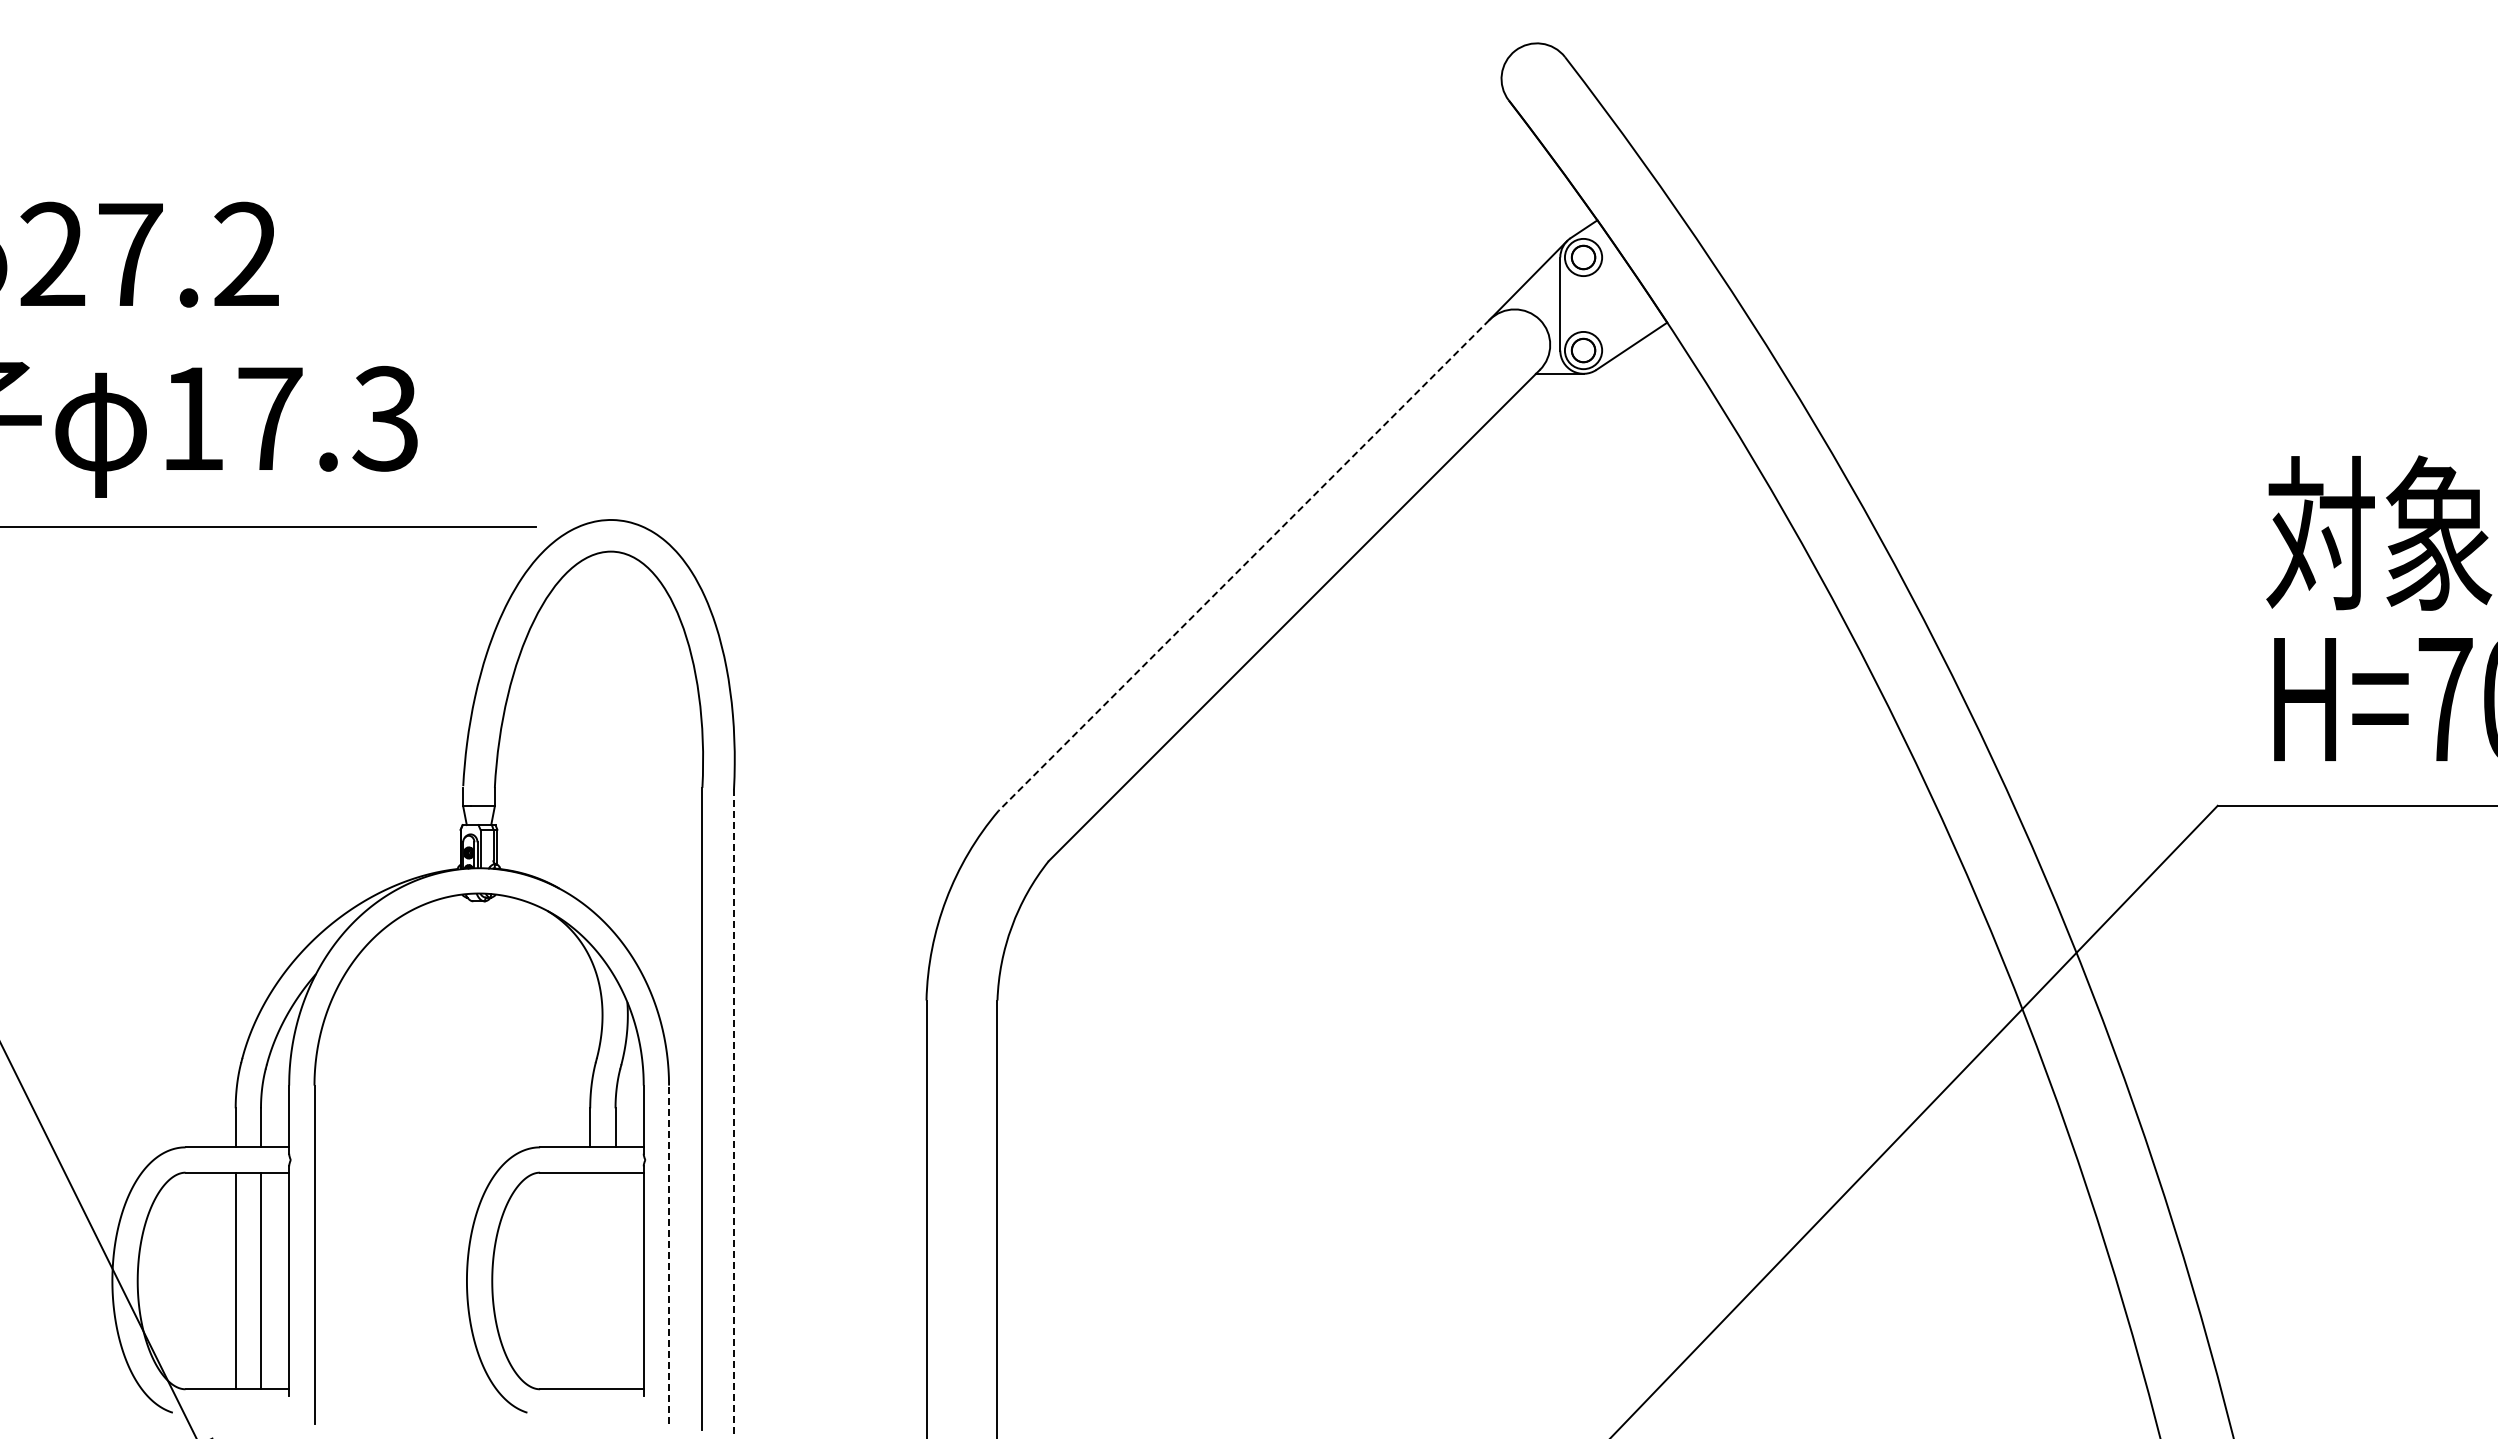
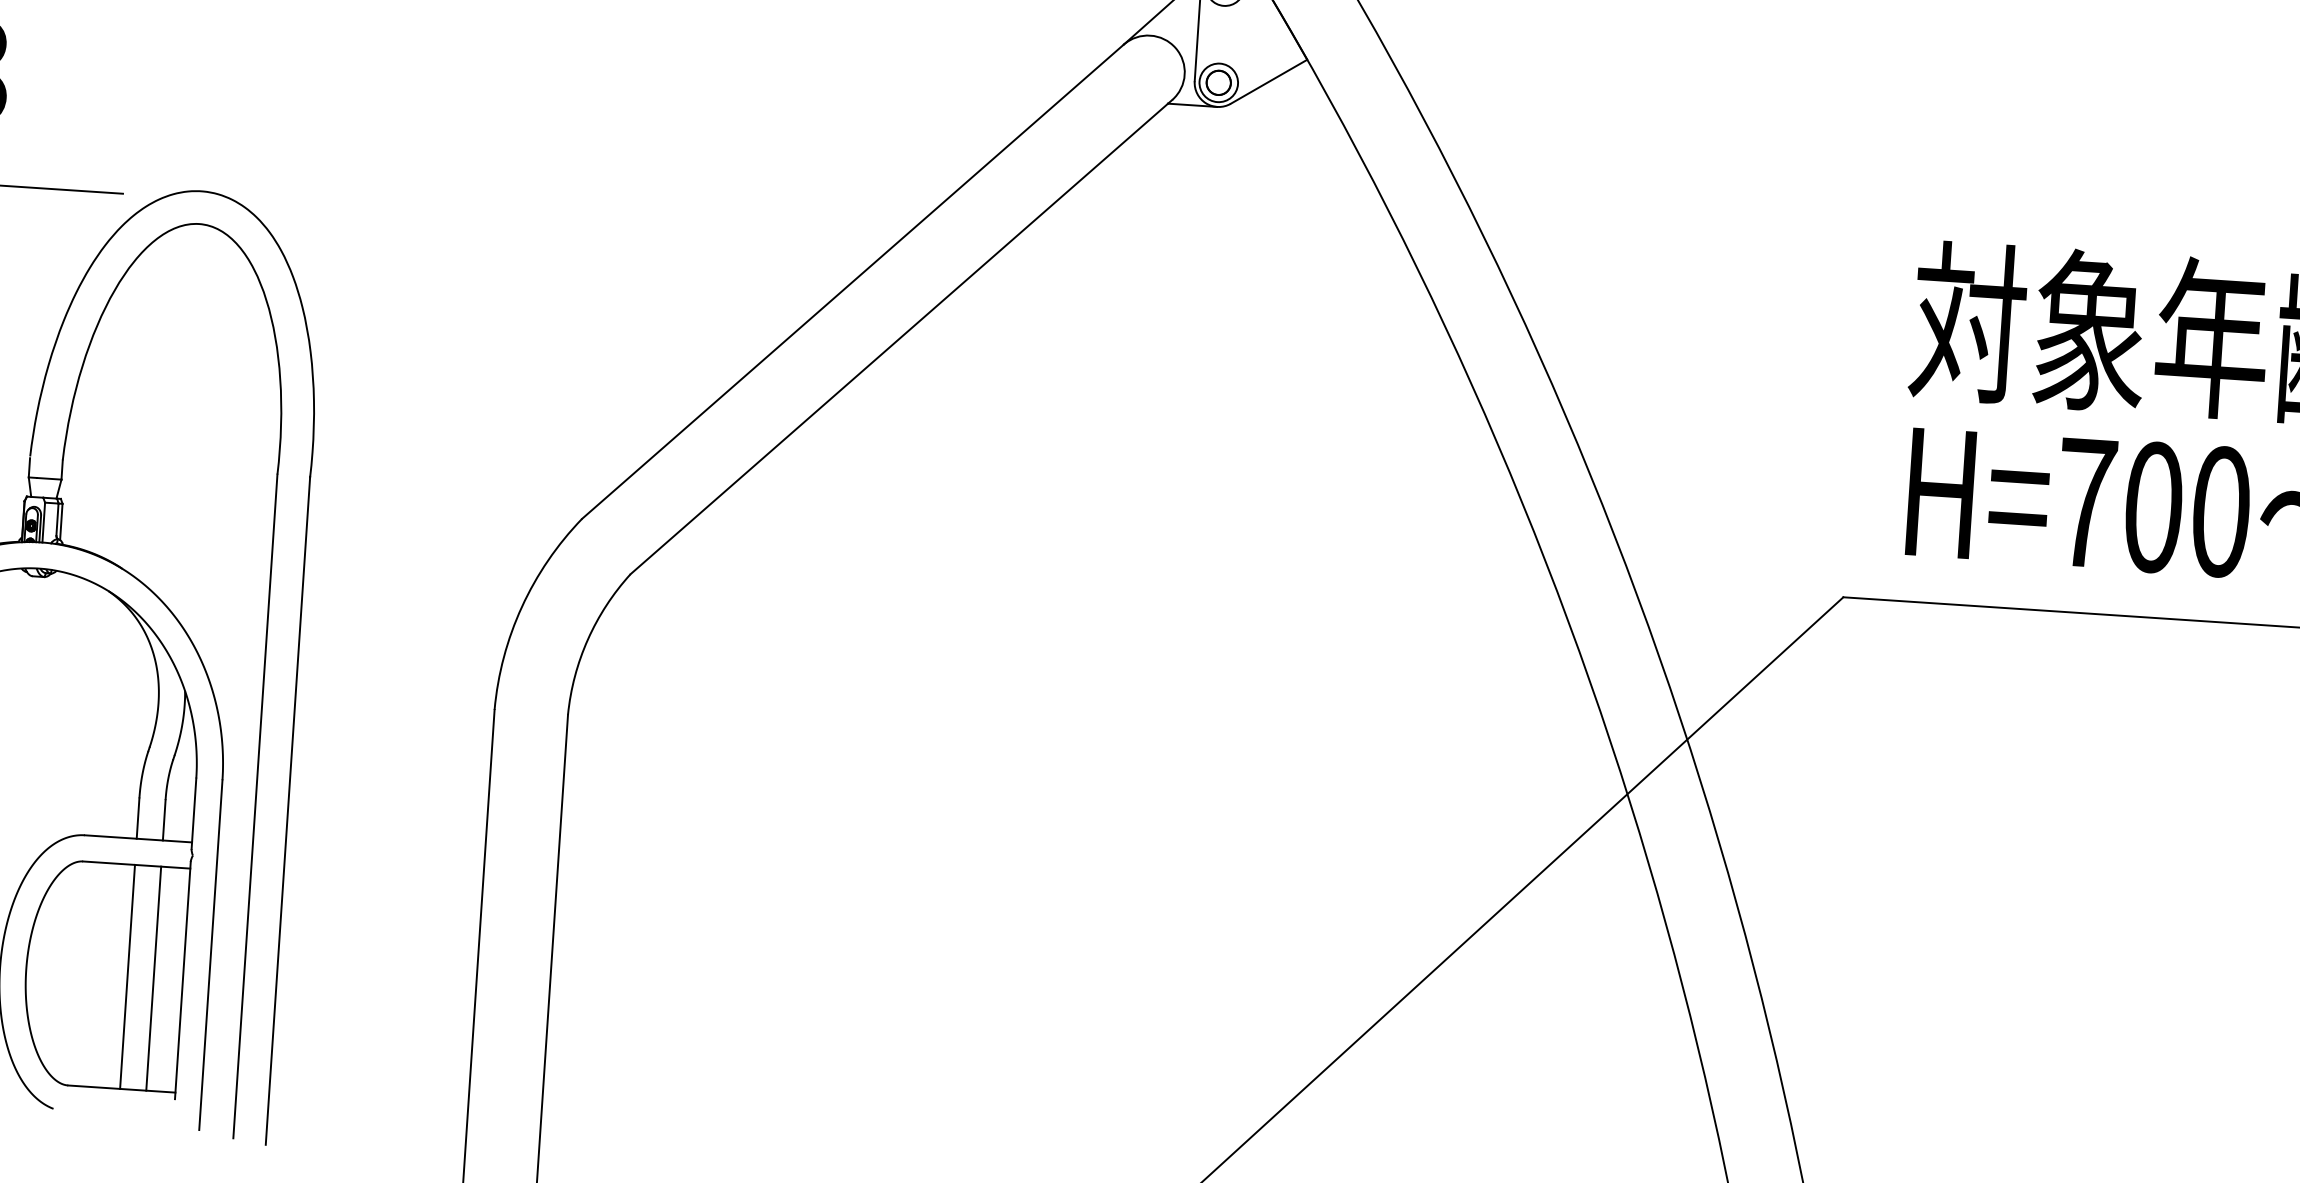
line: (1243, 565) -> (852, 281), dashed -> solid
line: (734, 1110) -> (288, 810), dashed -> solid
line: (669, 1254) -> (211, 954), dashed -> solid
line: (590, 1280) -> (127, 976), added
line: (615, 1280) -> (153, 978), added

